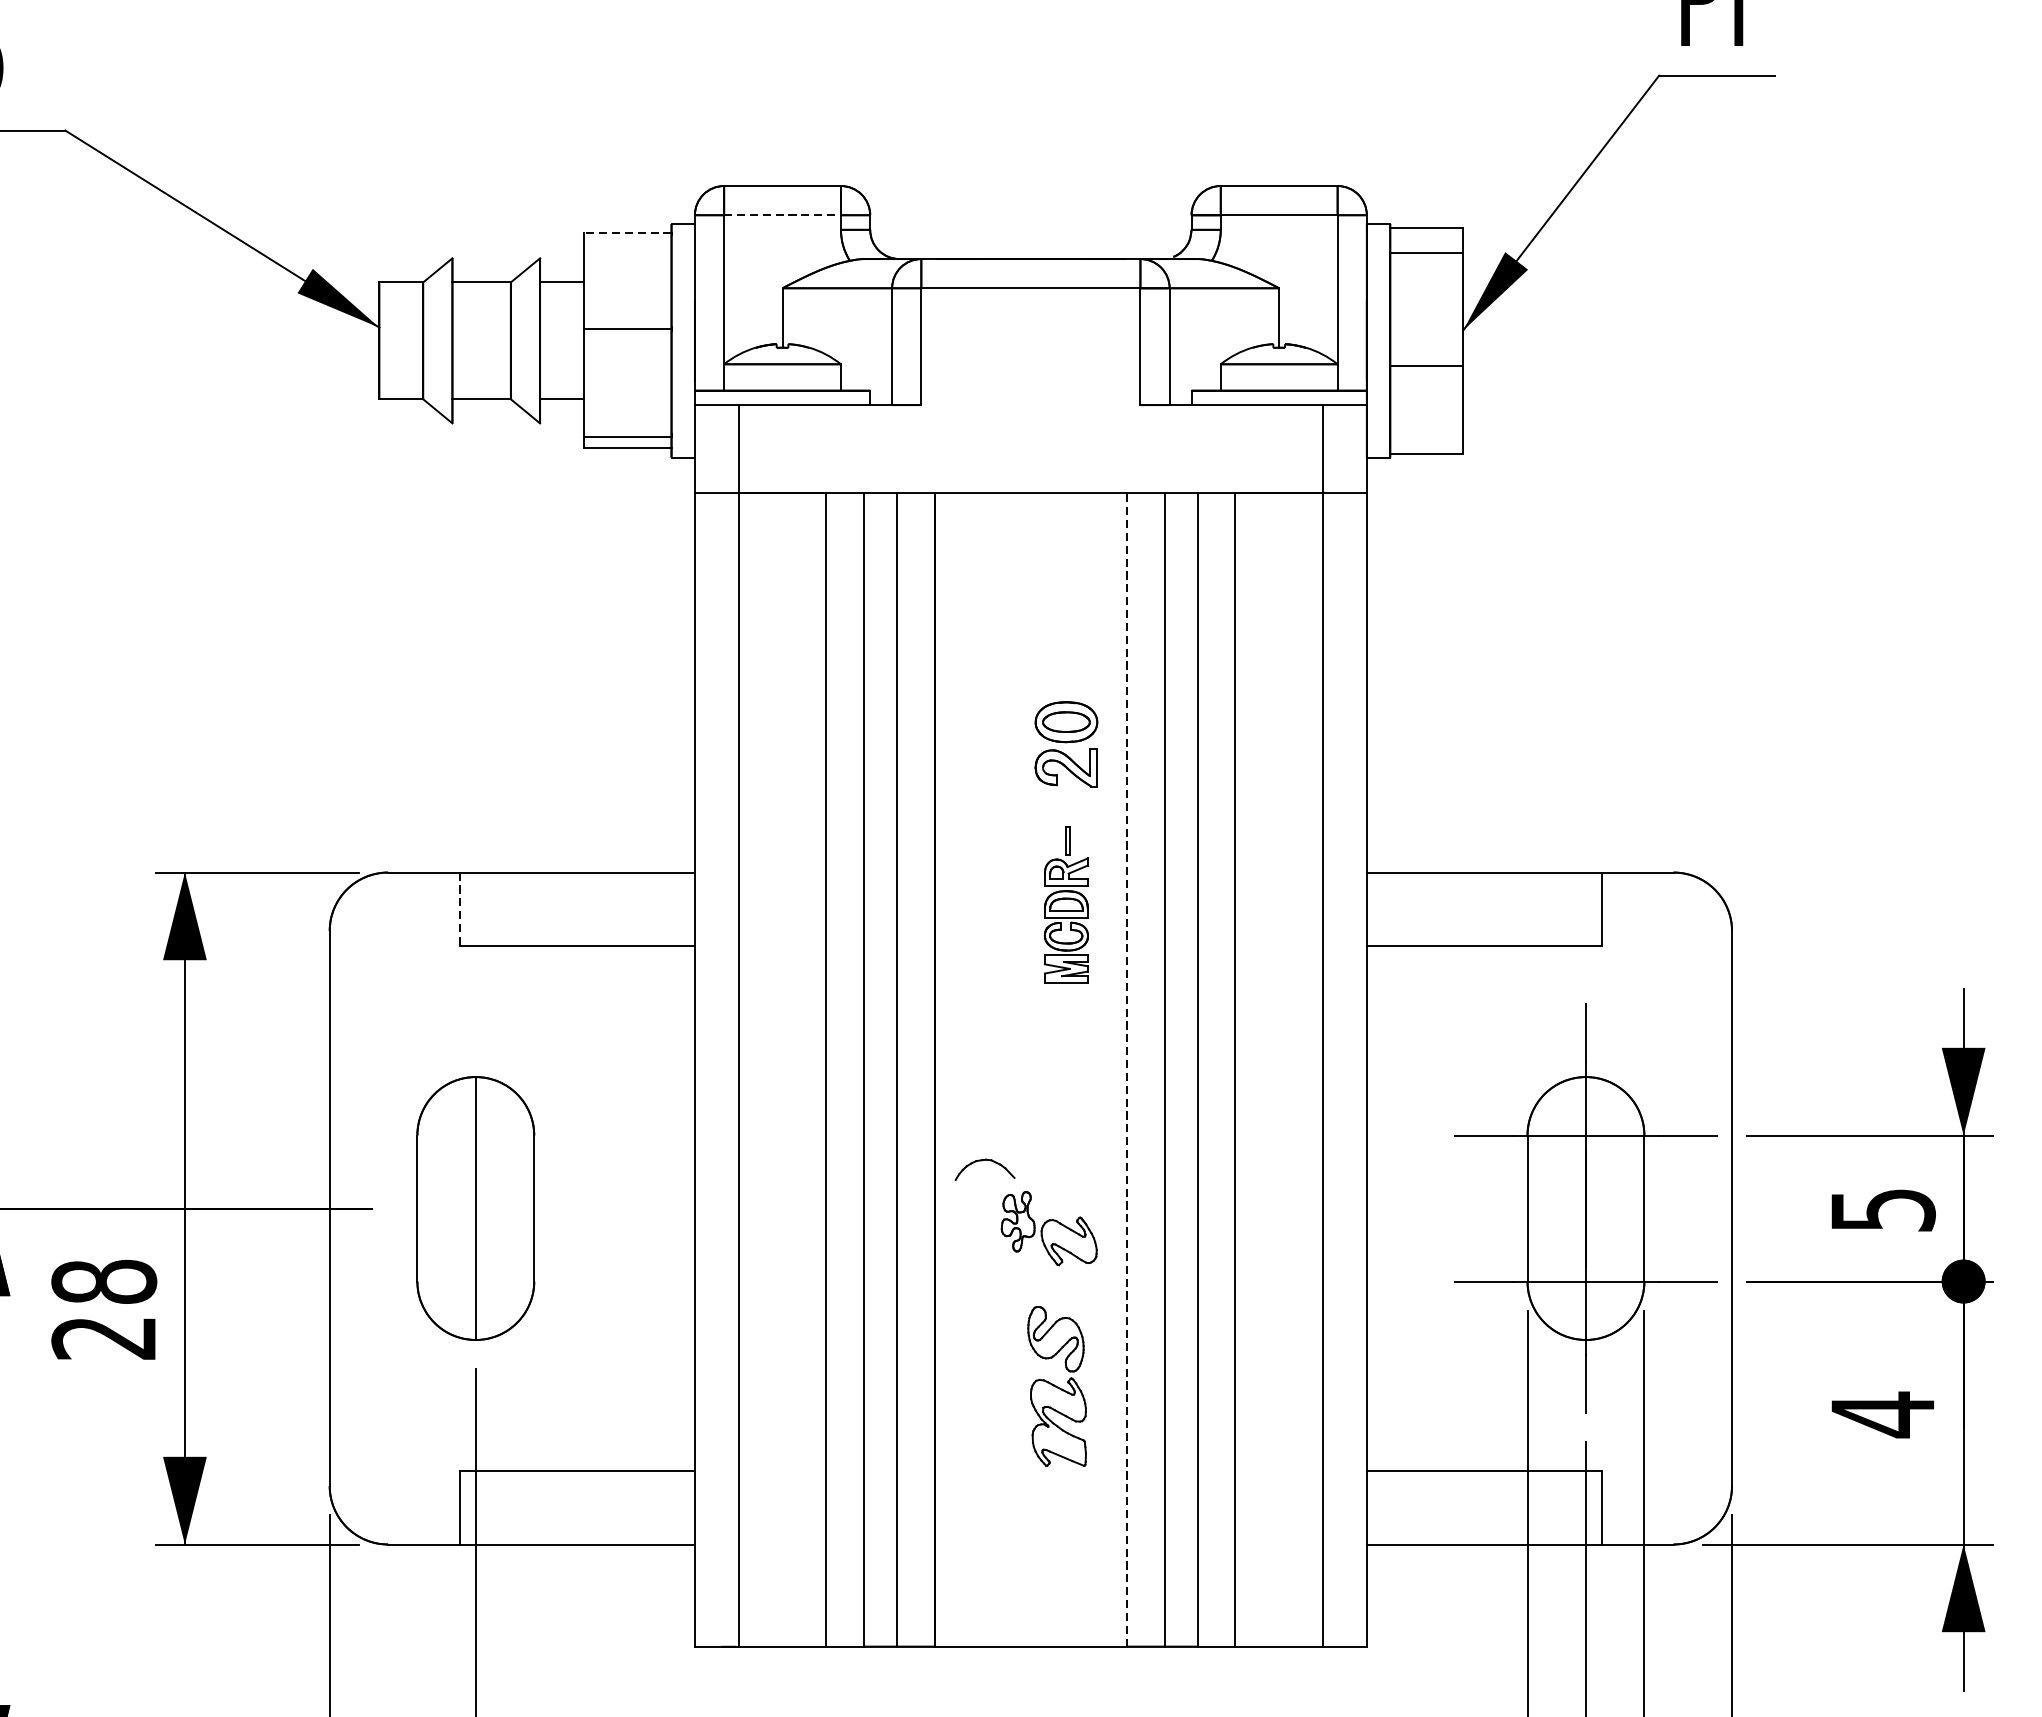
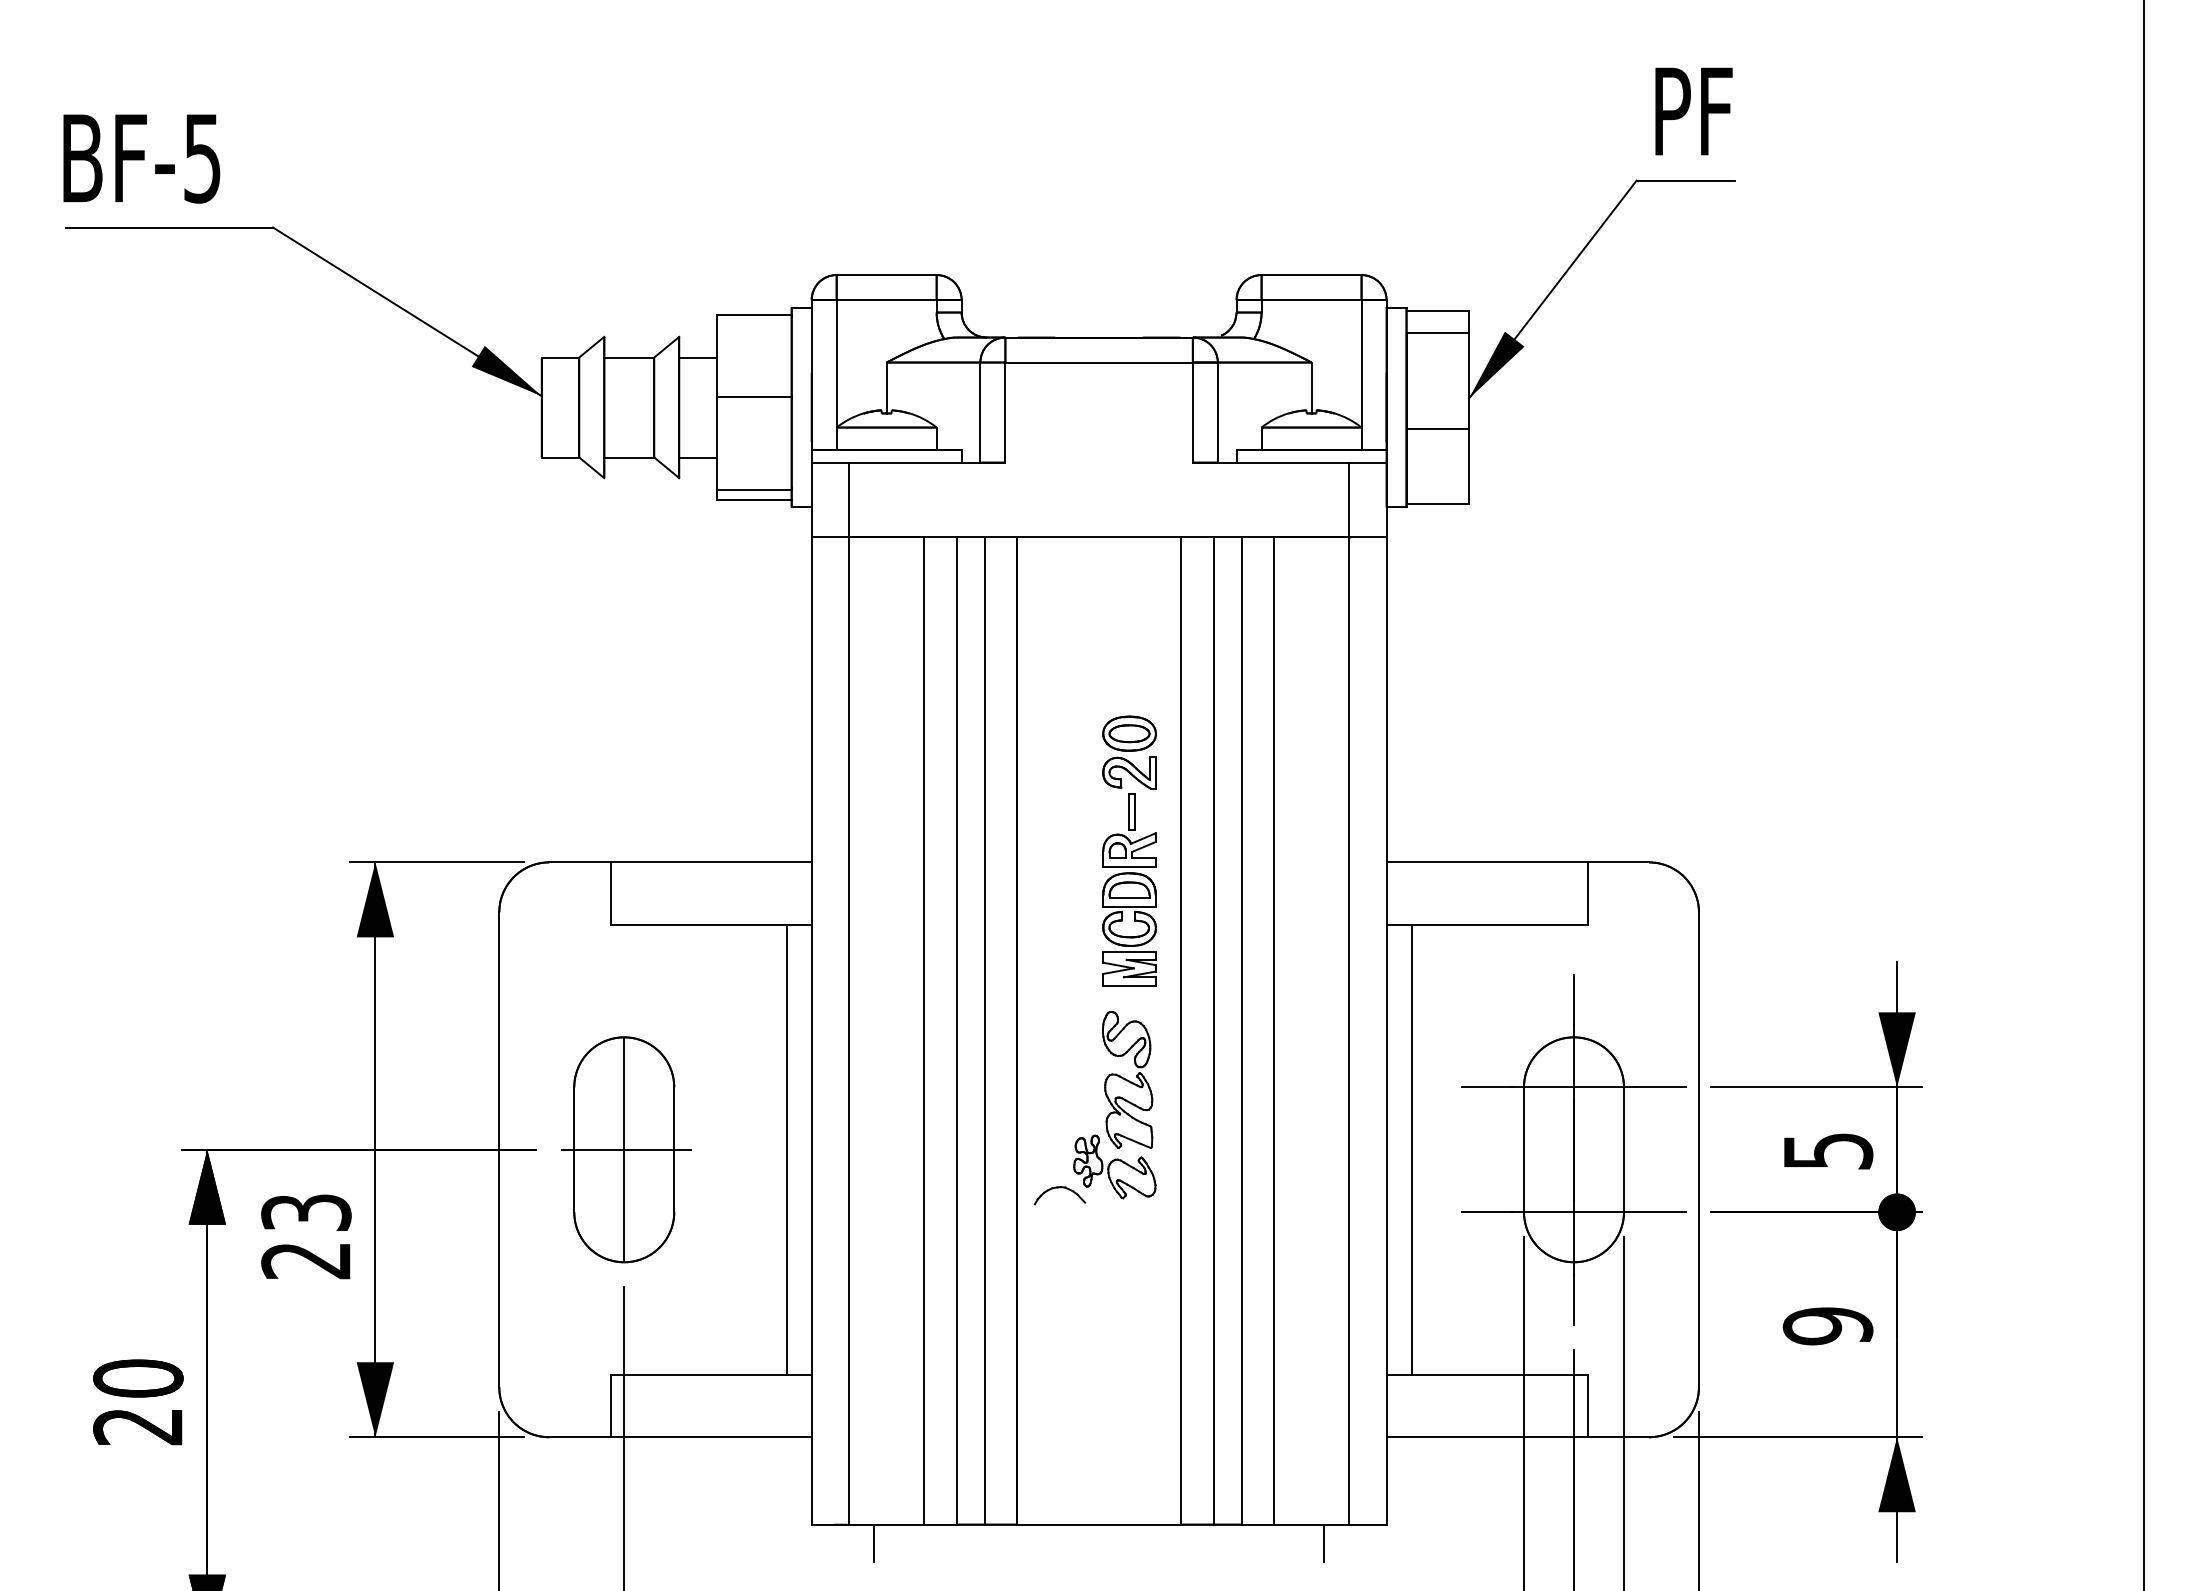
line: (782, 215) -> (886, 300), dashed -> solid
line: (626, 233) -> (753, 315), dashed -> solid
part: (1066, 904) -> (1129, 889), size x1.43
line: (459, 910) -> (610, 894), dashed -> solid
line: (1127, 1070) -> (1181, 1031), dashed -> solid
part: (984, 1161) -> (1059, 1188), moved
line: (478, 1208) -> (626, 1149), added
line: (665, 1208) -> (786, 1149), added
line: (1396, 1208) -> (1411, 1149), added
text: (104, 1281) -> (306, 1212), 28 -> 23
part: (1057, 1385) -> (1127, 1079), moved
text: (1882, 1415) -> (1827, 1326), 4 -> 9
line: (768, 1668) -> (874, 1543), added
line: (1294, 1668) -> (1324, 1543), added

